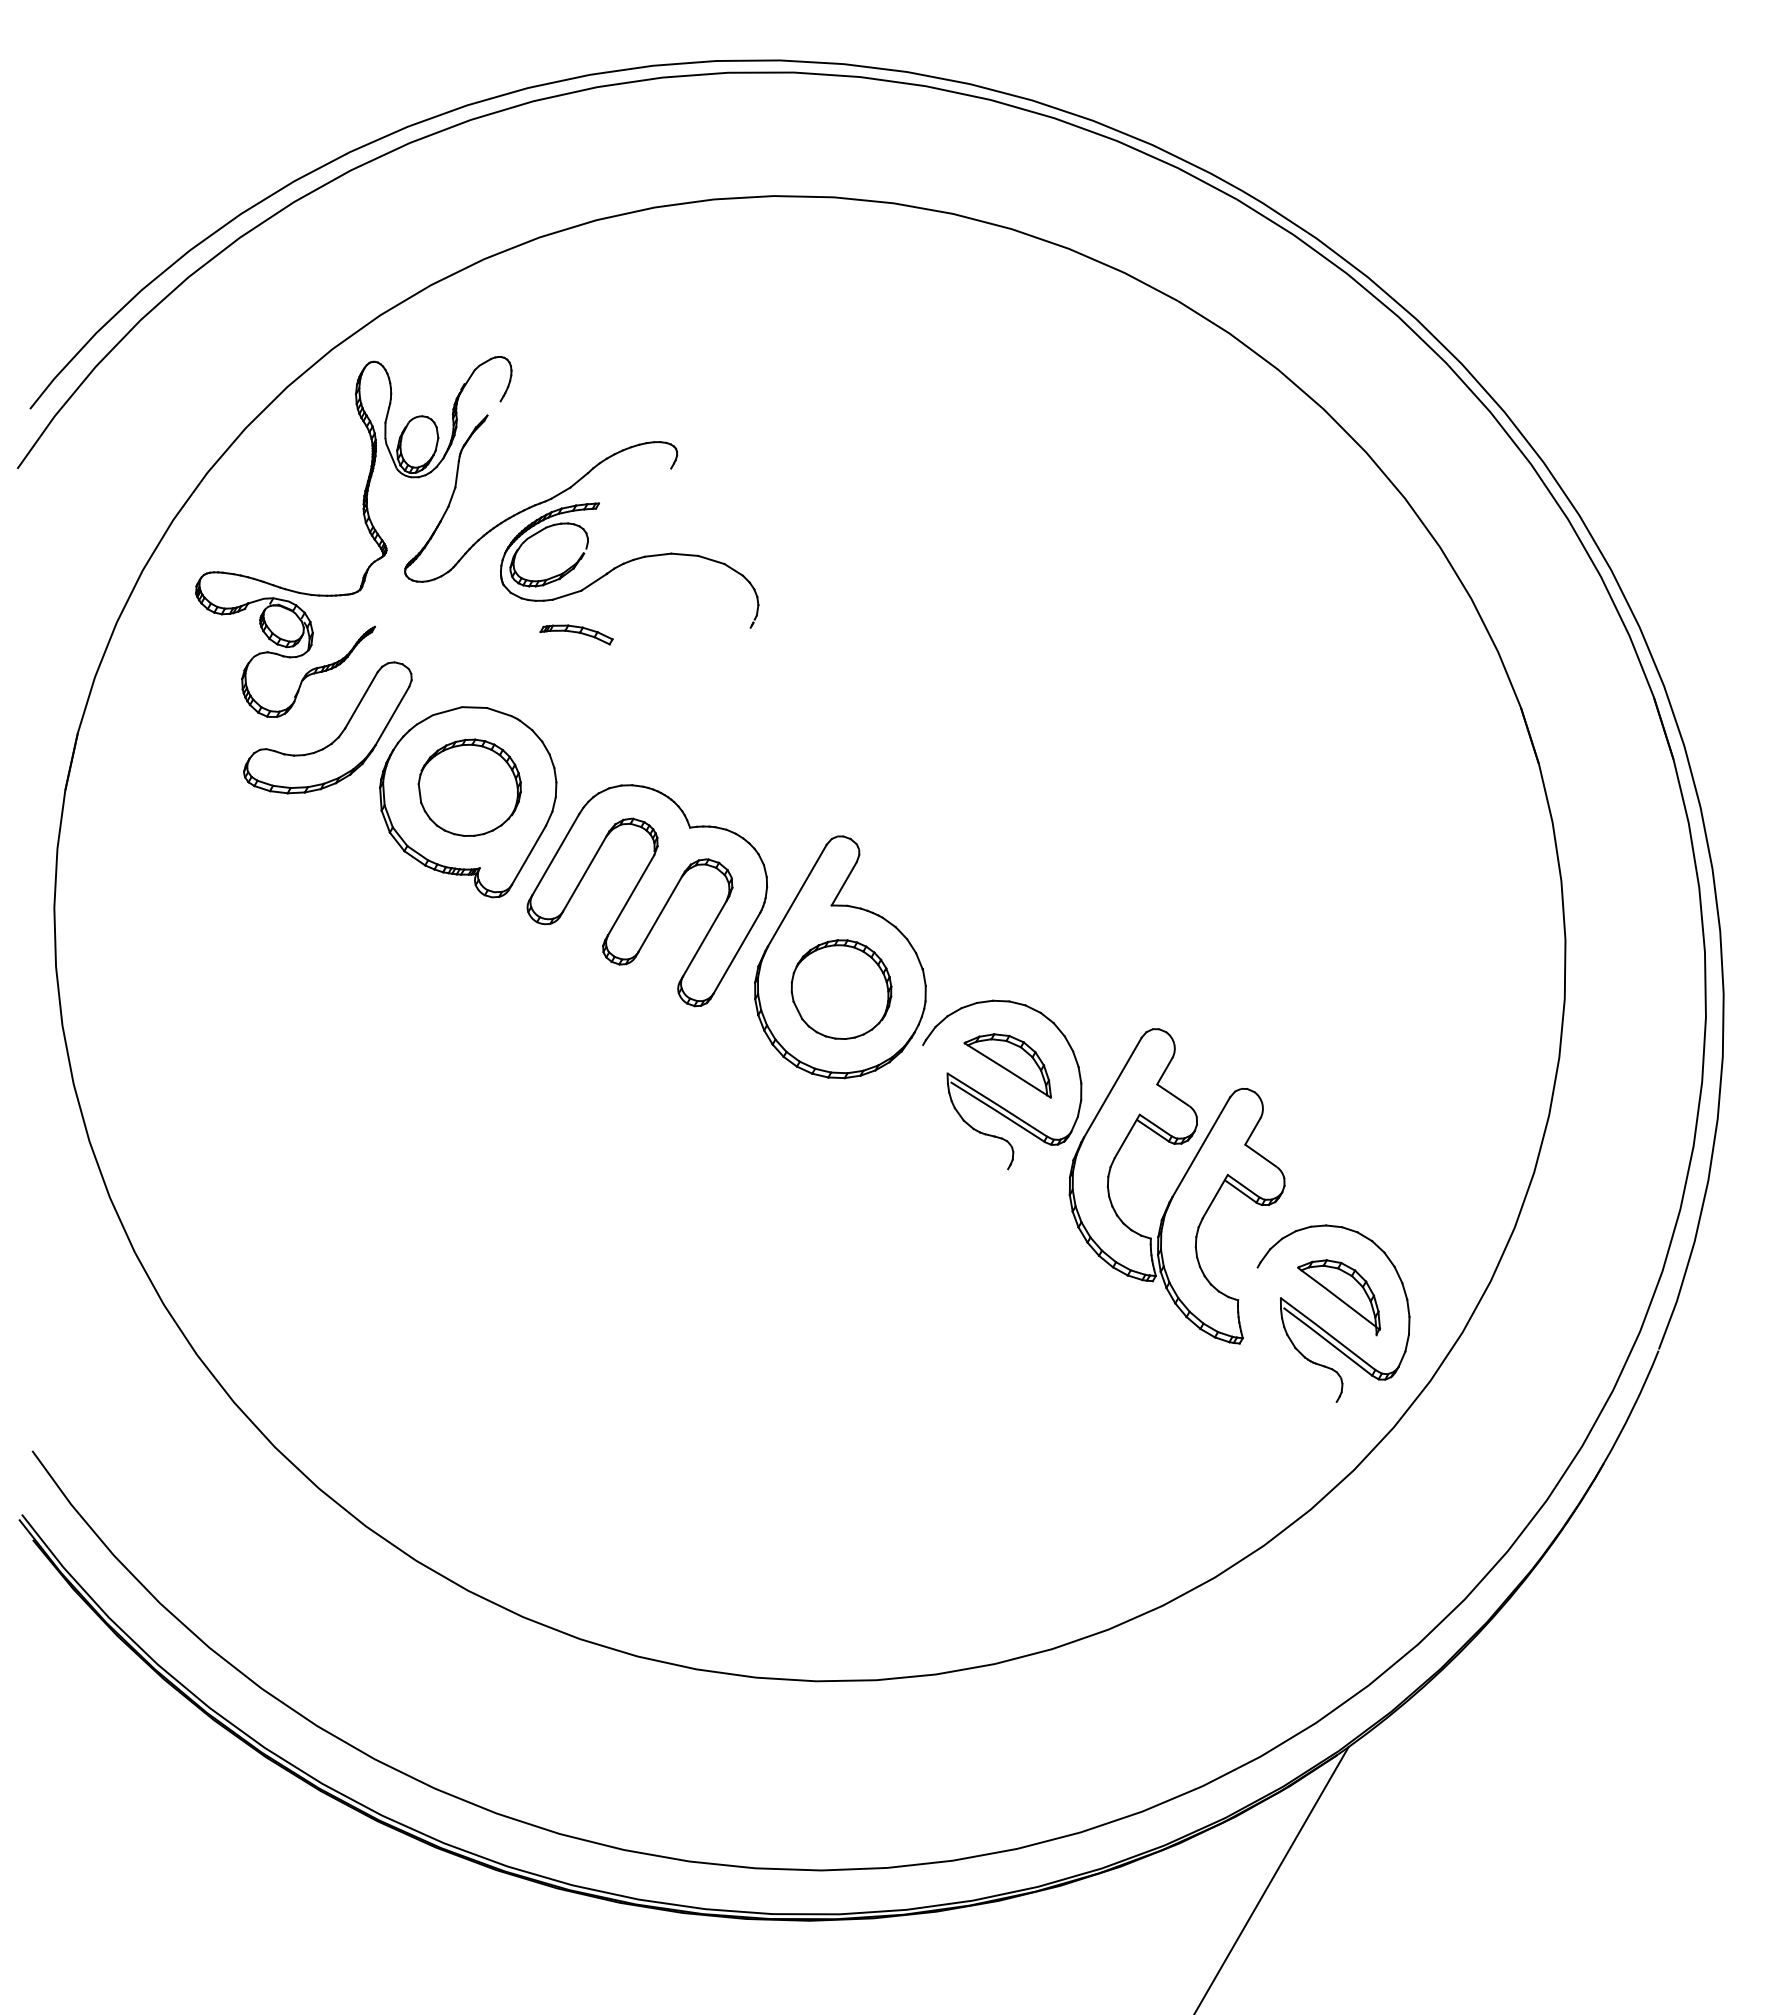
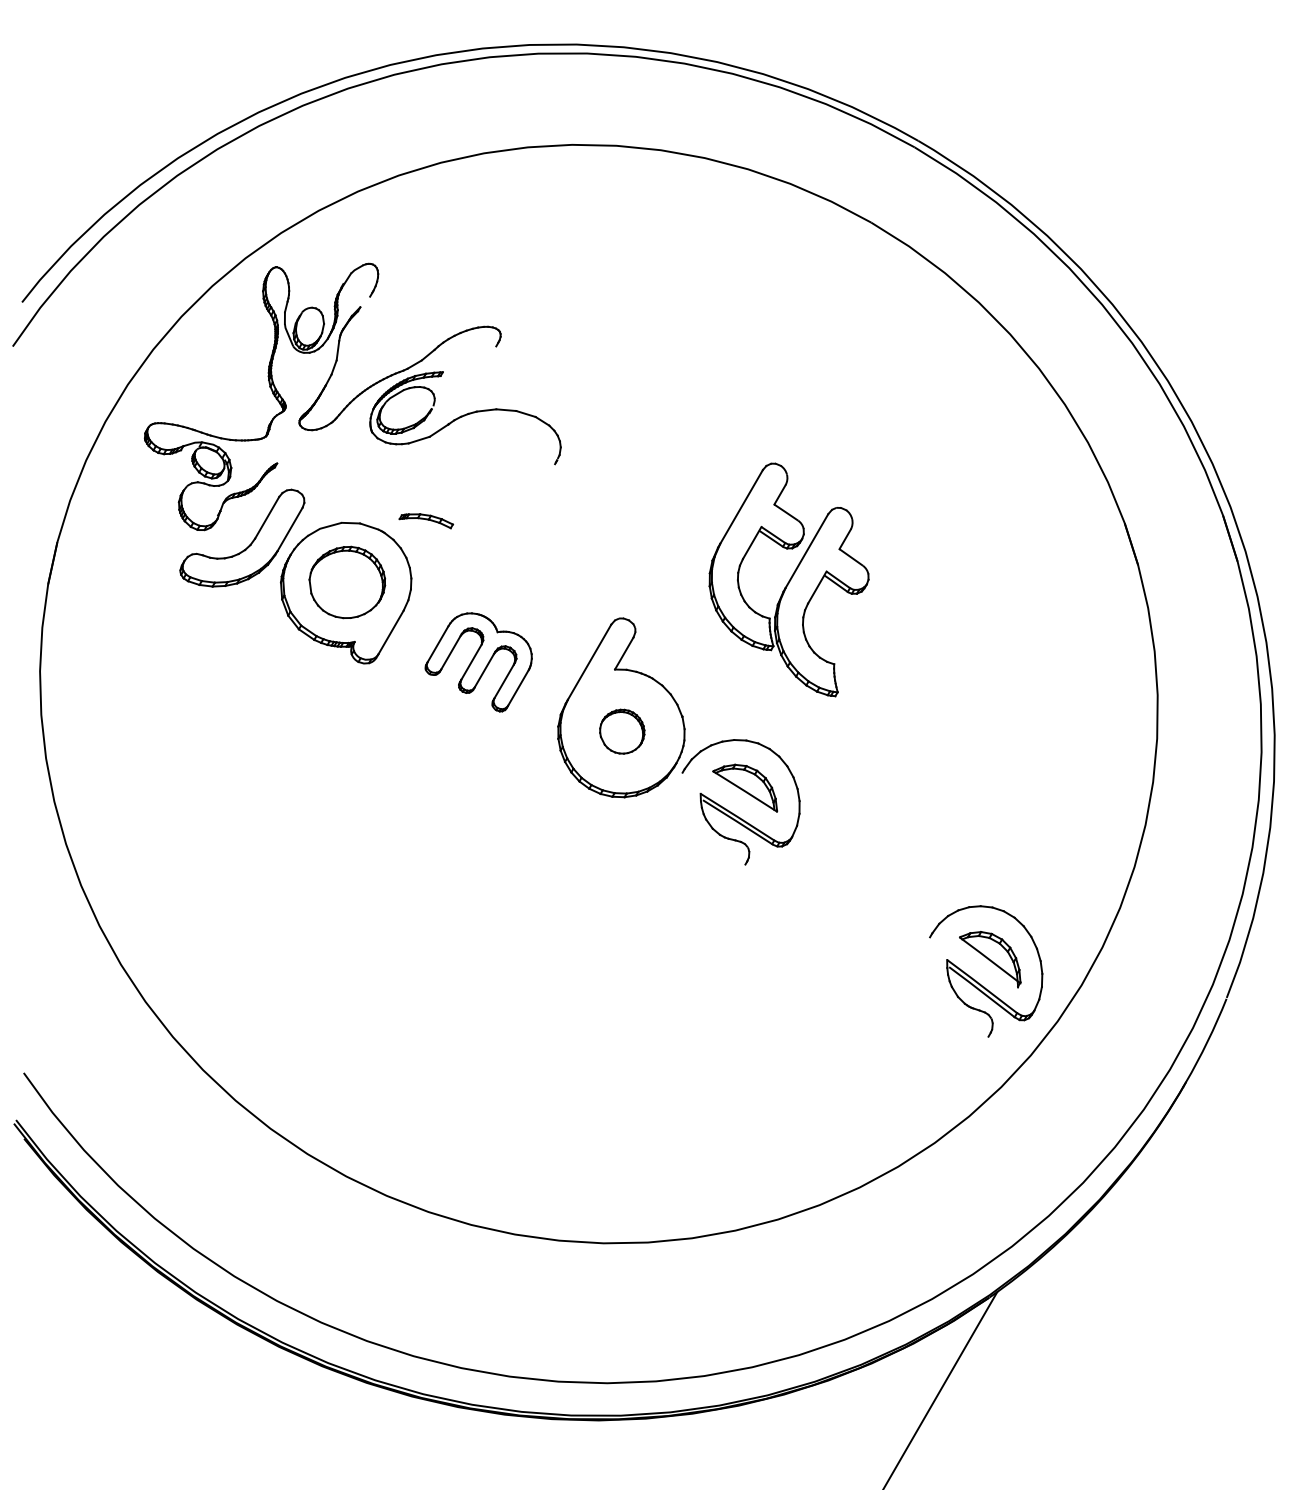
part: (576, 634) -> (426, 520), moved
part: (647, 895) -> (478, 662), size x0.6
part: (841, 989) -> (622, 731), size x0.6
part: (1176, 1186) -> (788, 580), moved

